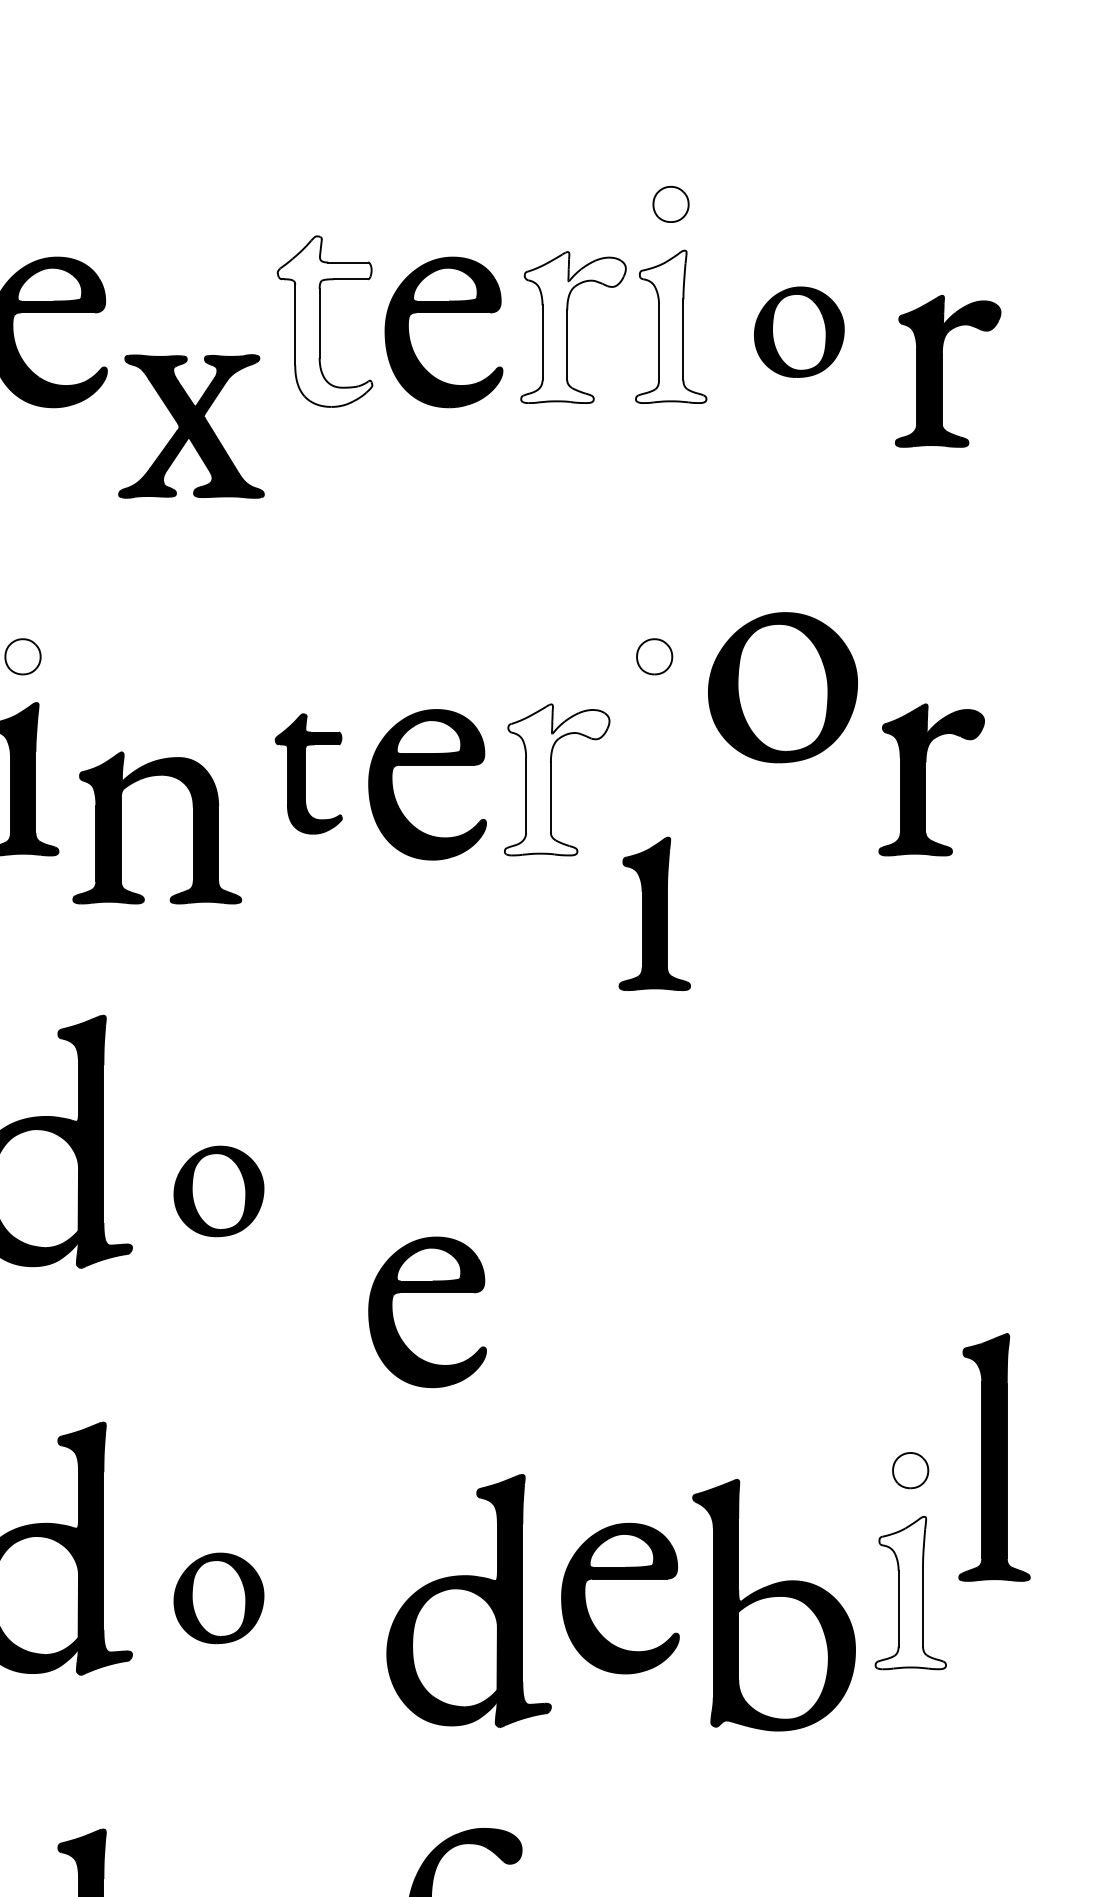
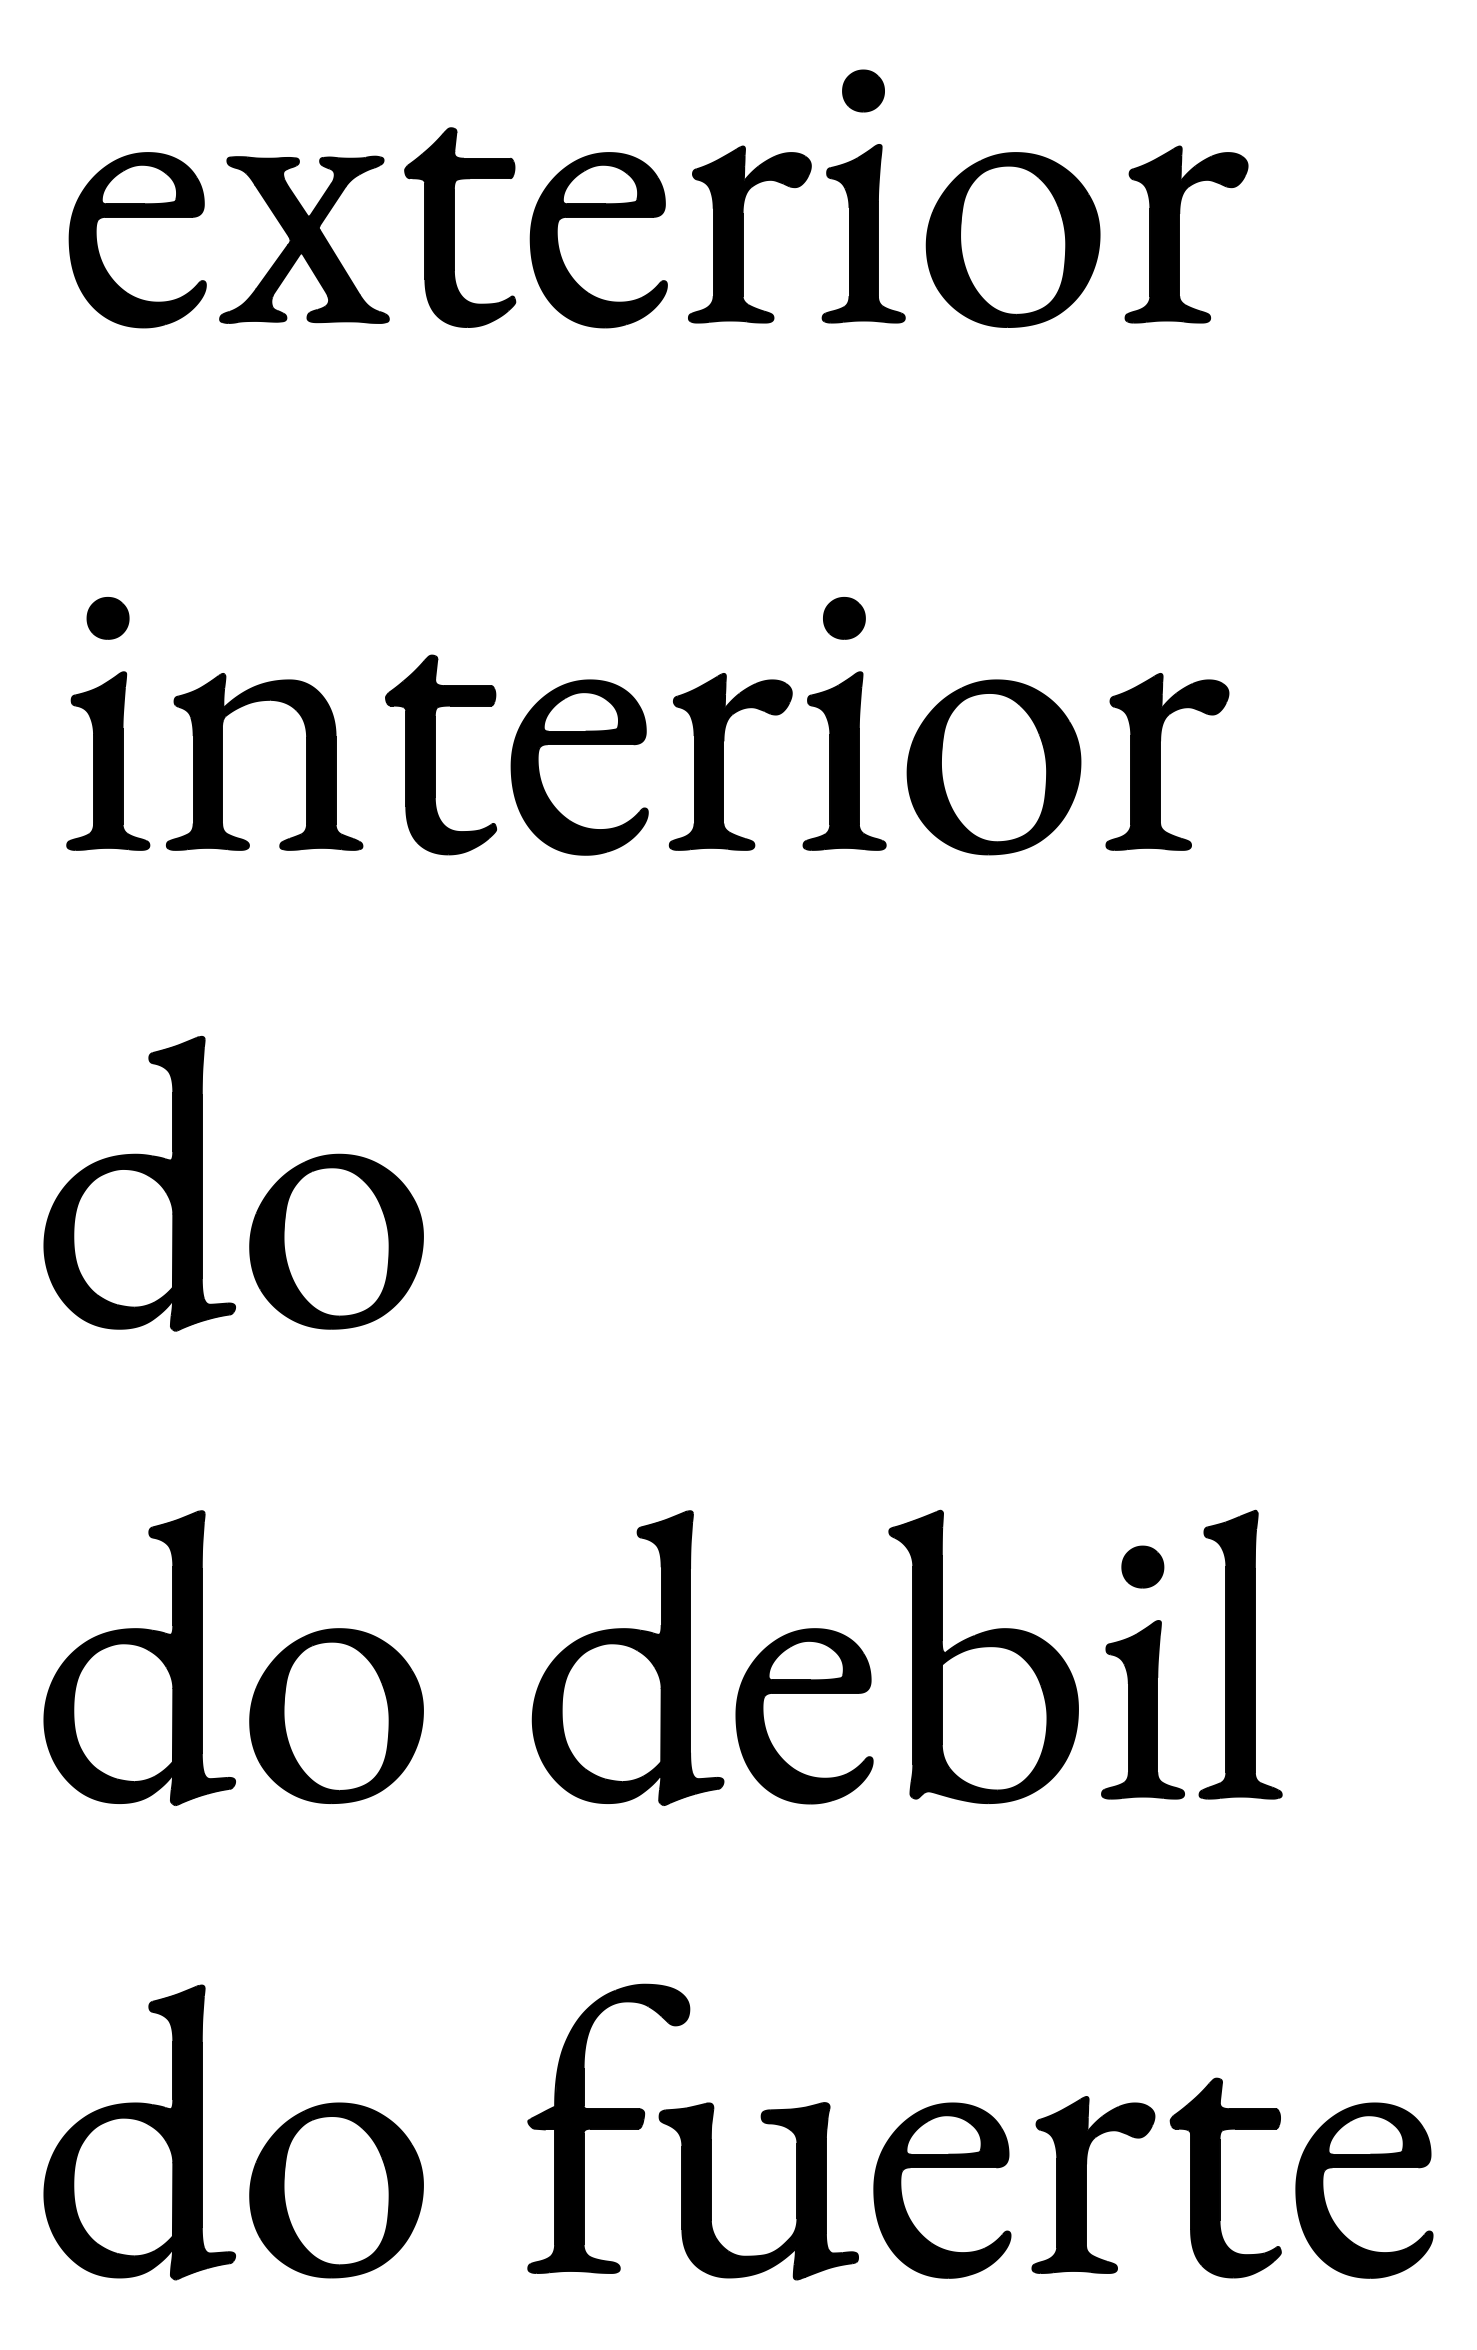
fill: (671, 204) -> (863, 90), added
fill: (325, 321) -> (460, 227), added
fill: (671, 326) -> (863, 233), added
fill: (573, 327) -> (749, 234), added
part: (798, 331) -> (1012, 239), size x1.67
part: (942, 371) -> (1179, 234), moved
part: (191, 426) -> (304, 239), moved
fill: (22, 656) -> (107, 617), added
fill: (653, 656) -> (843, 617), added
part: (782, 687) -> (993, 767), moved
part: (309, 773) -> (441, 754), size x1.43
fill: (556, 779) -> (730, 761), added
part: (121, 827) -> (222, 761), moved
part: (654, 913) -> (844, 760), moved
part: (218, 1191) -> (336, 1241), size x1.67
part: (427, 1292) -> (579, 1359), removed
part: (994, 1457) -> (1240, 1654), moved
fill: (910, 1470) -> (1142, 1566), added
fill: (911, 1592) -> (1143, 1709), added
part: (218, 1597) -> (336, 1715), size x1.67
part: (468, 1600) -> (627, 1657), moved
part: (773, 1604) -> (983, 1656), moved

